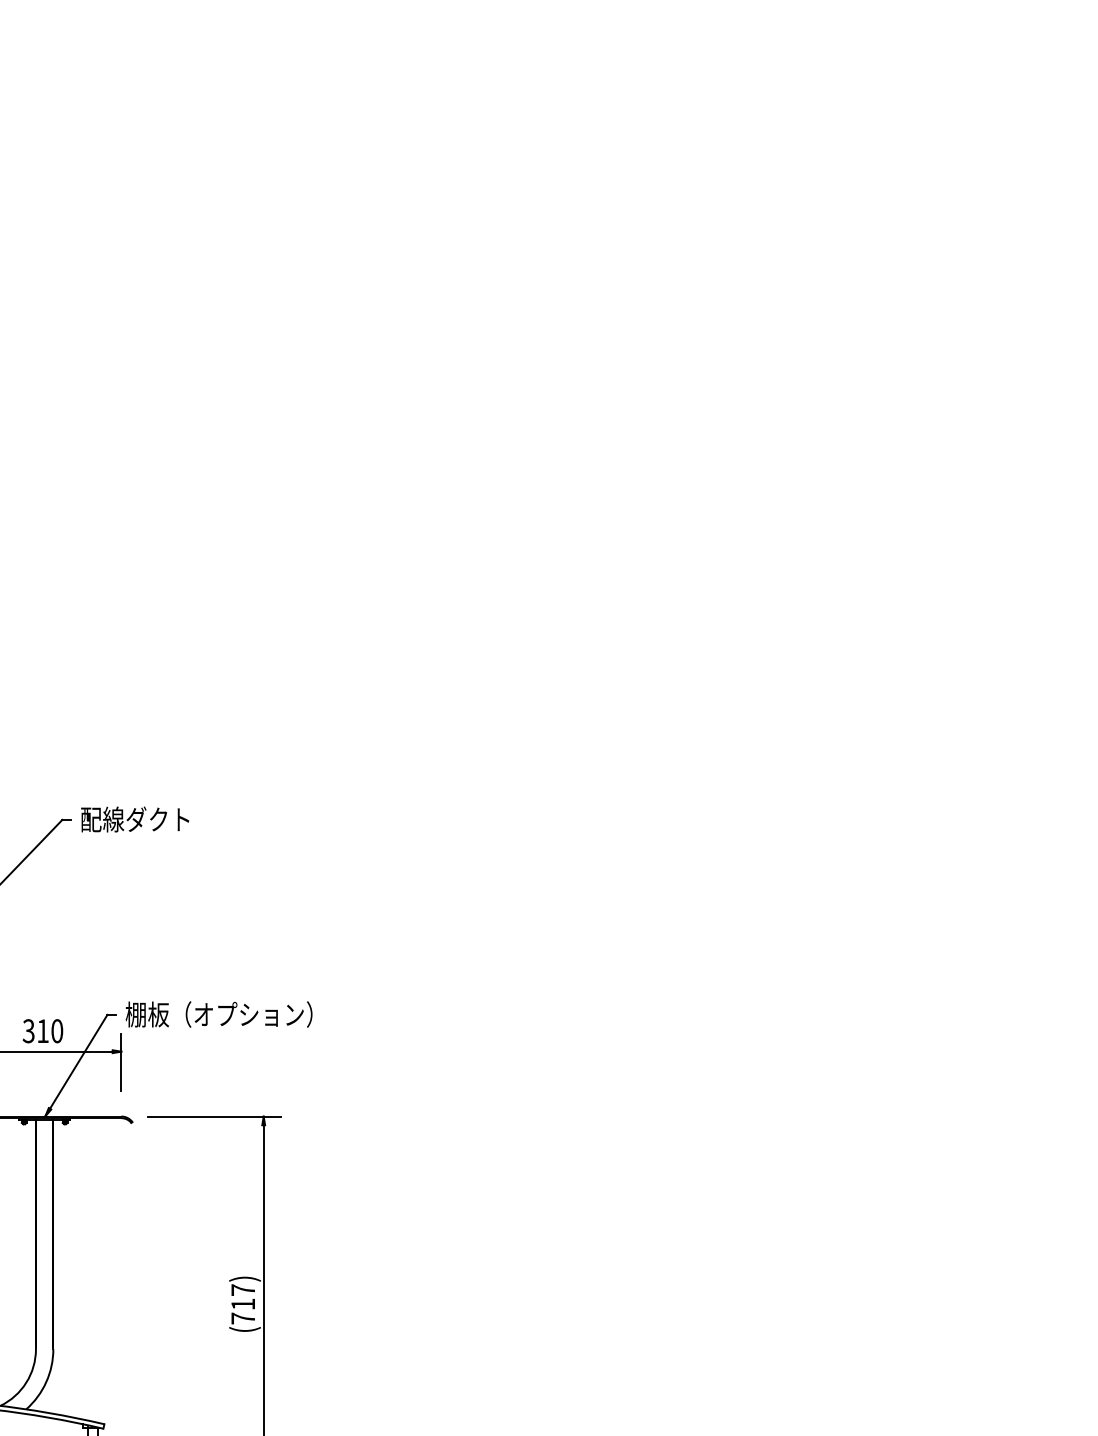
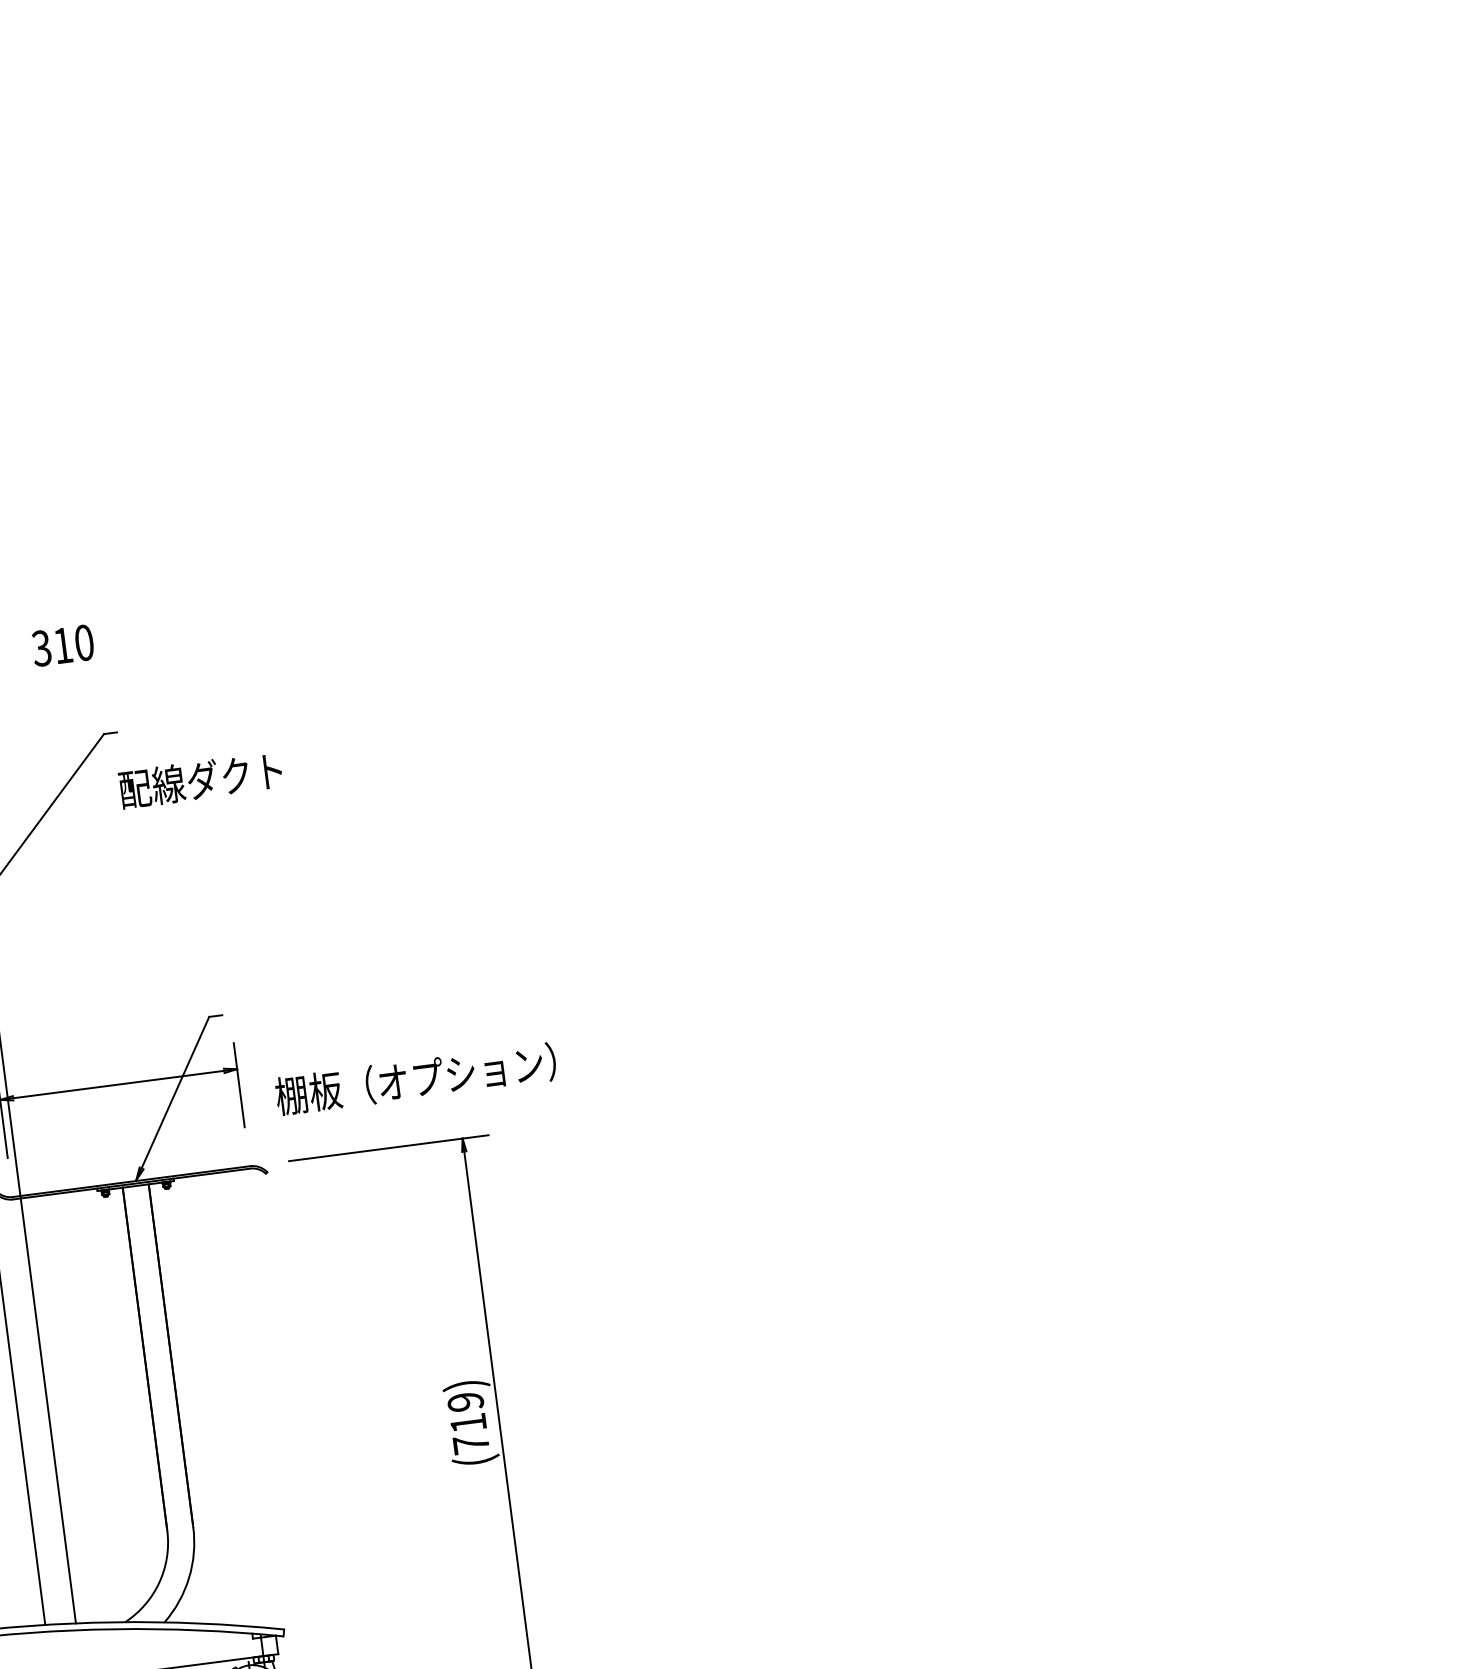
text: (135, 819) -> (201, 780), moved
text: (218, 1014) -> (415, 1079), moved
text: (42, 1031) -> (62, 646), moved
text: (243, 1289) -> (465, 1401), (717) -> (719)

